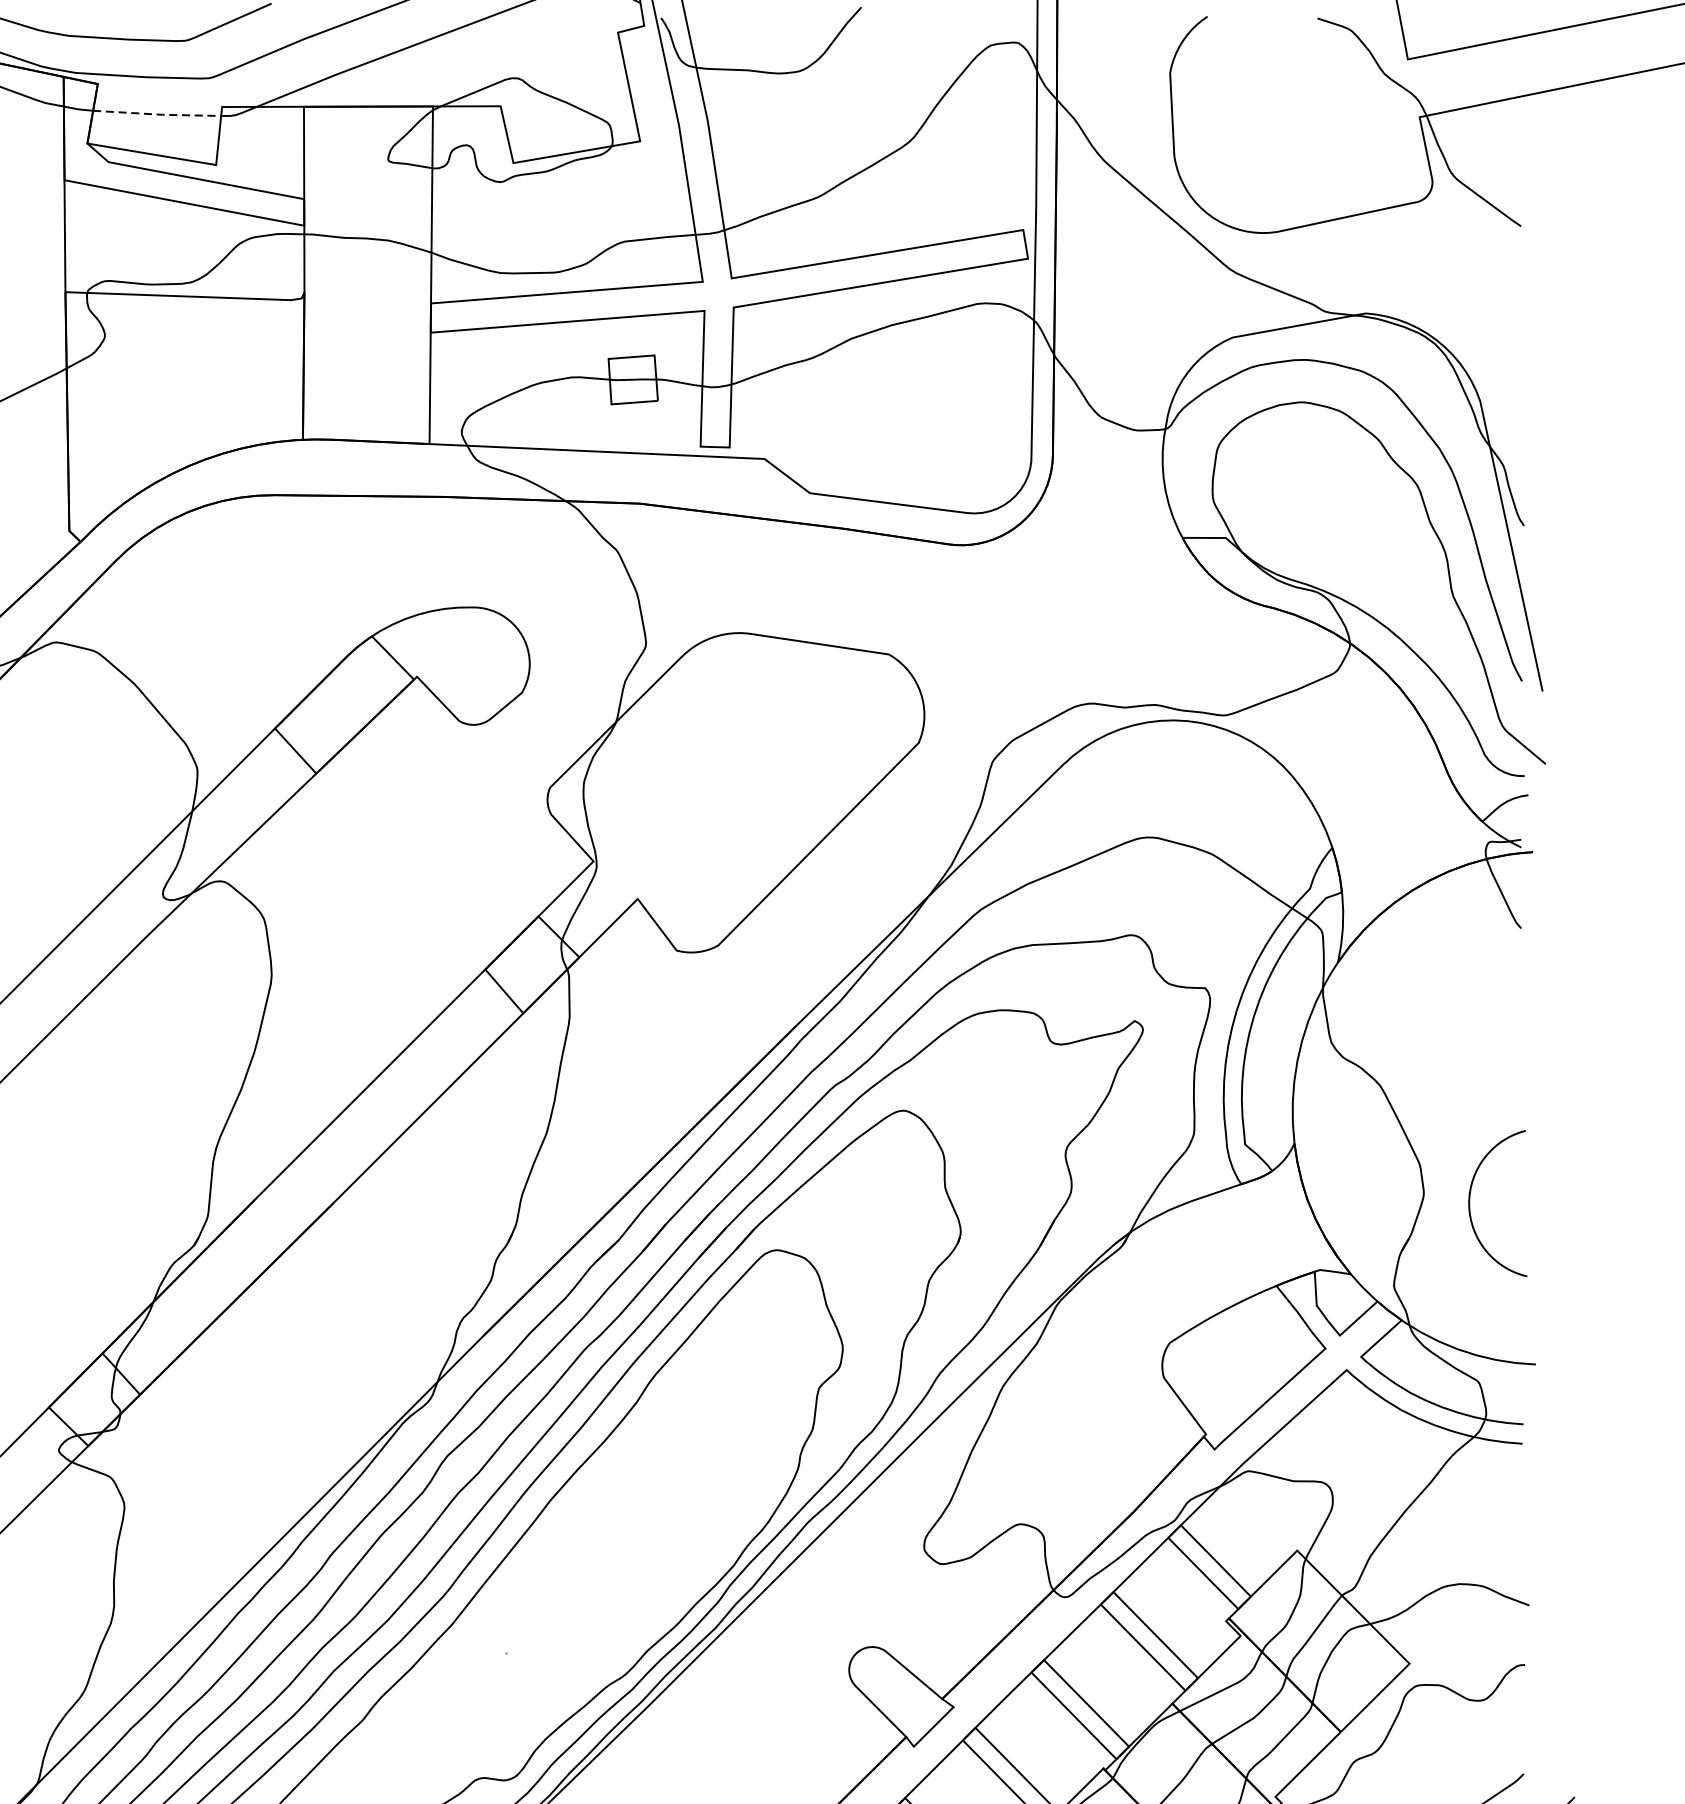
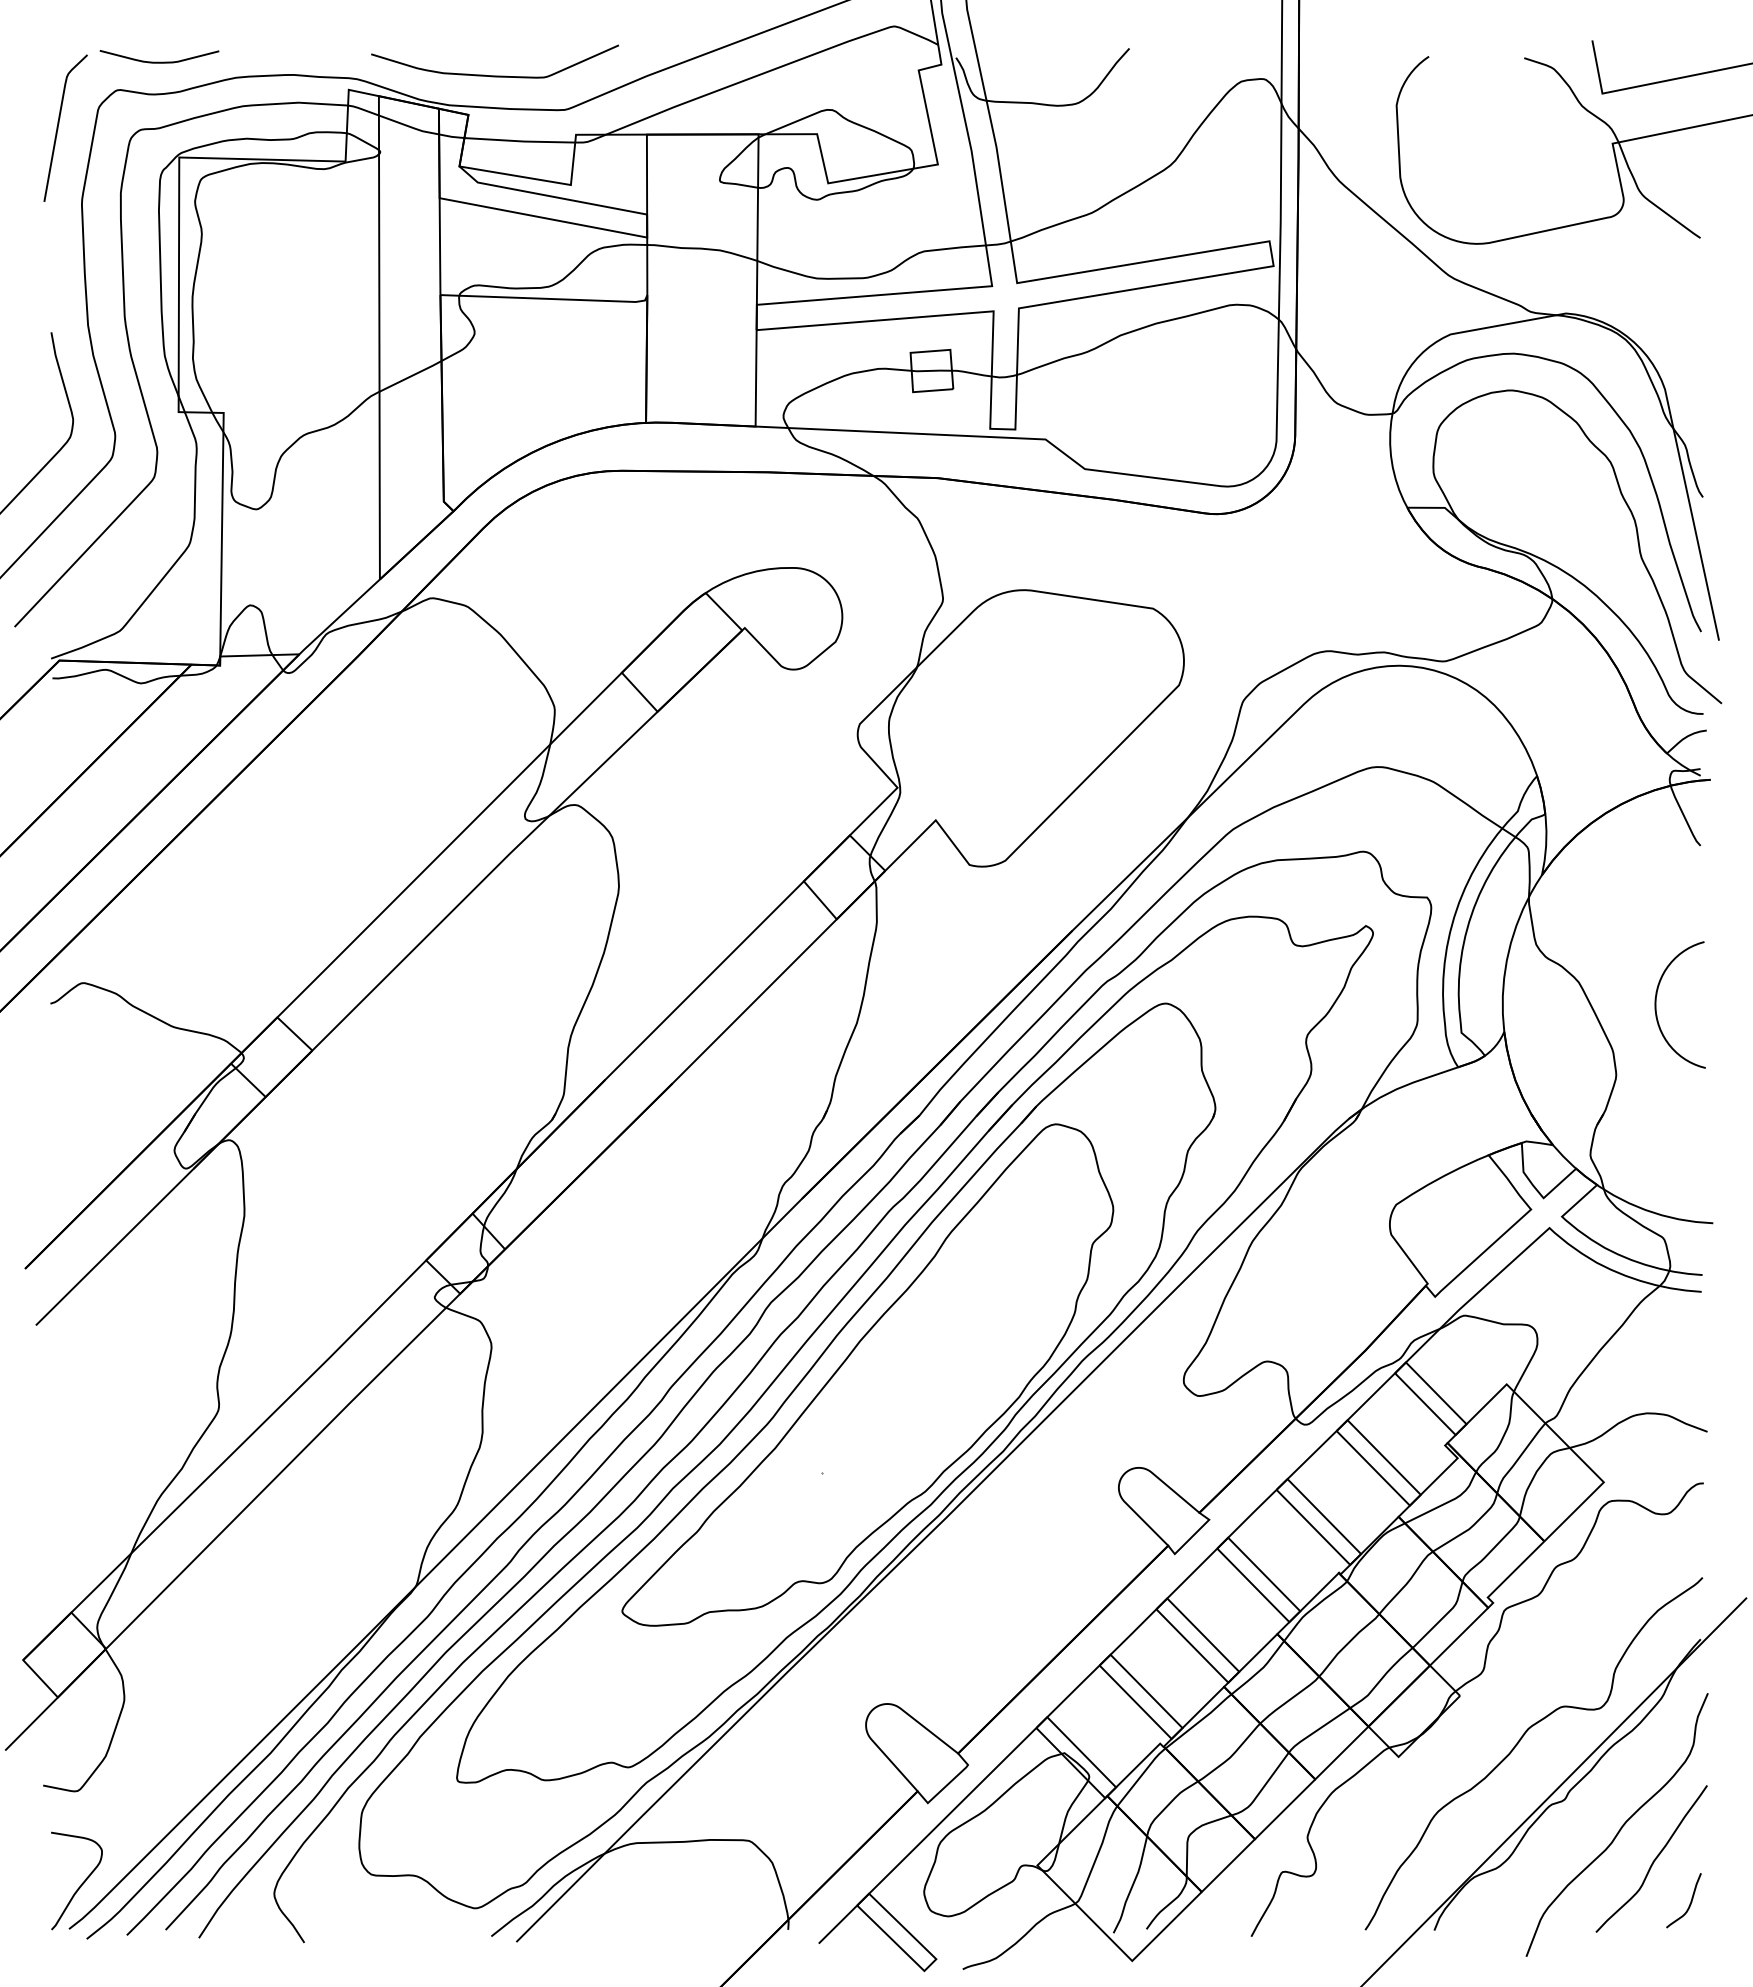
line: (157, 114) -> (520, 141), dashed -> solid
curve: (1470, 1203) -> (1656, 1004), moved

